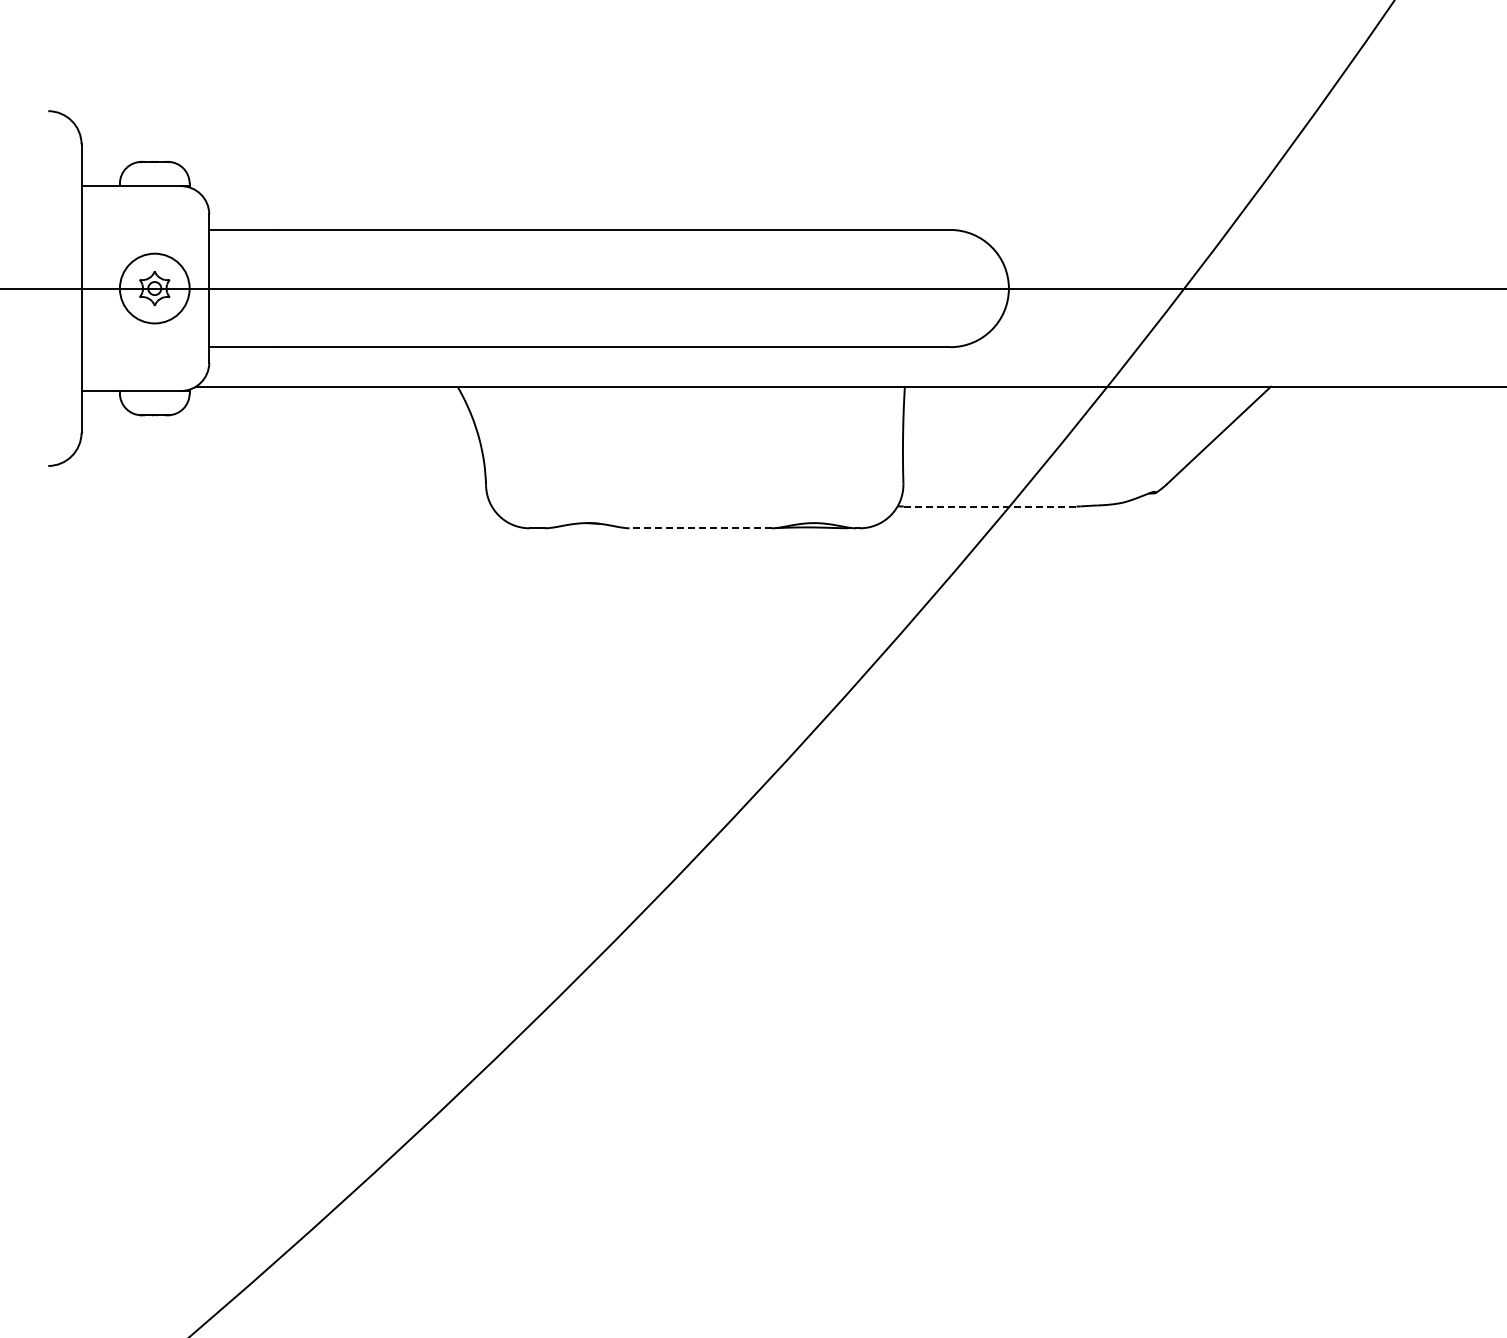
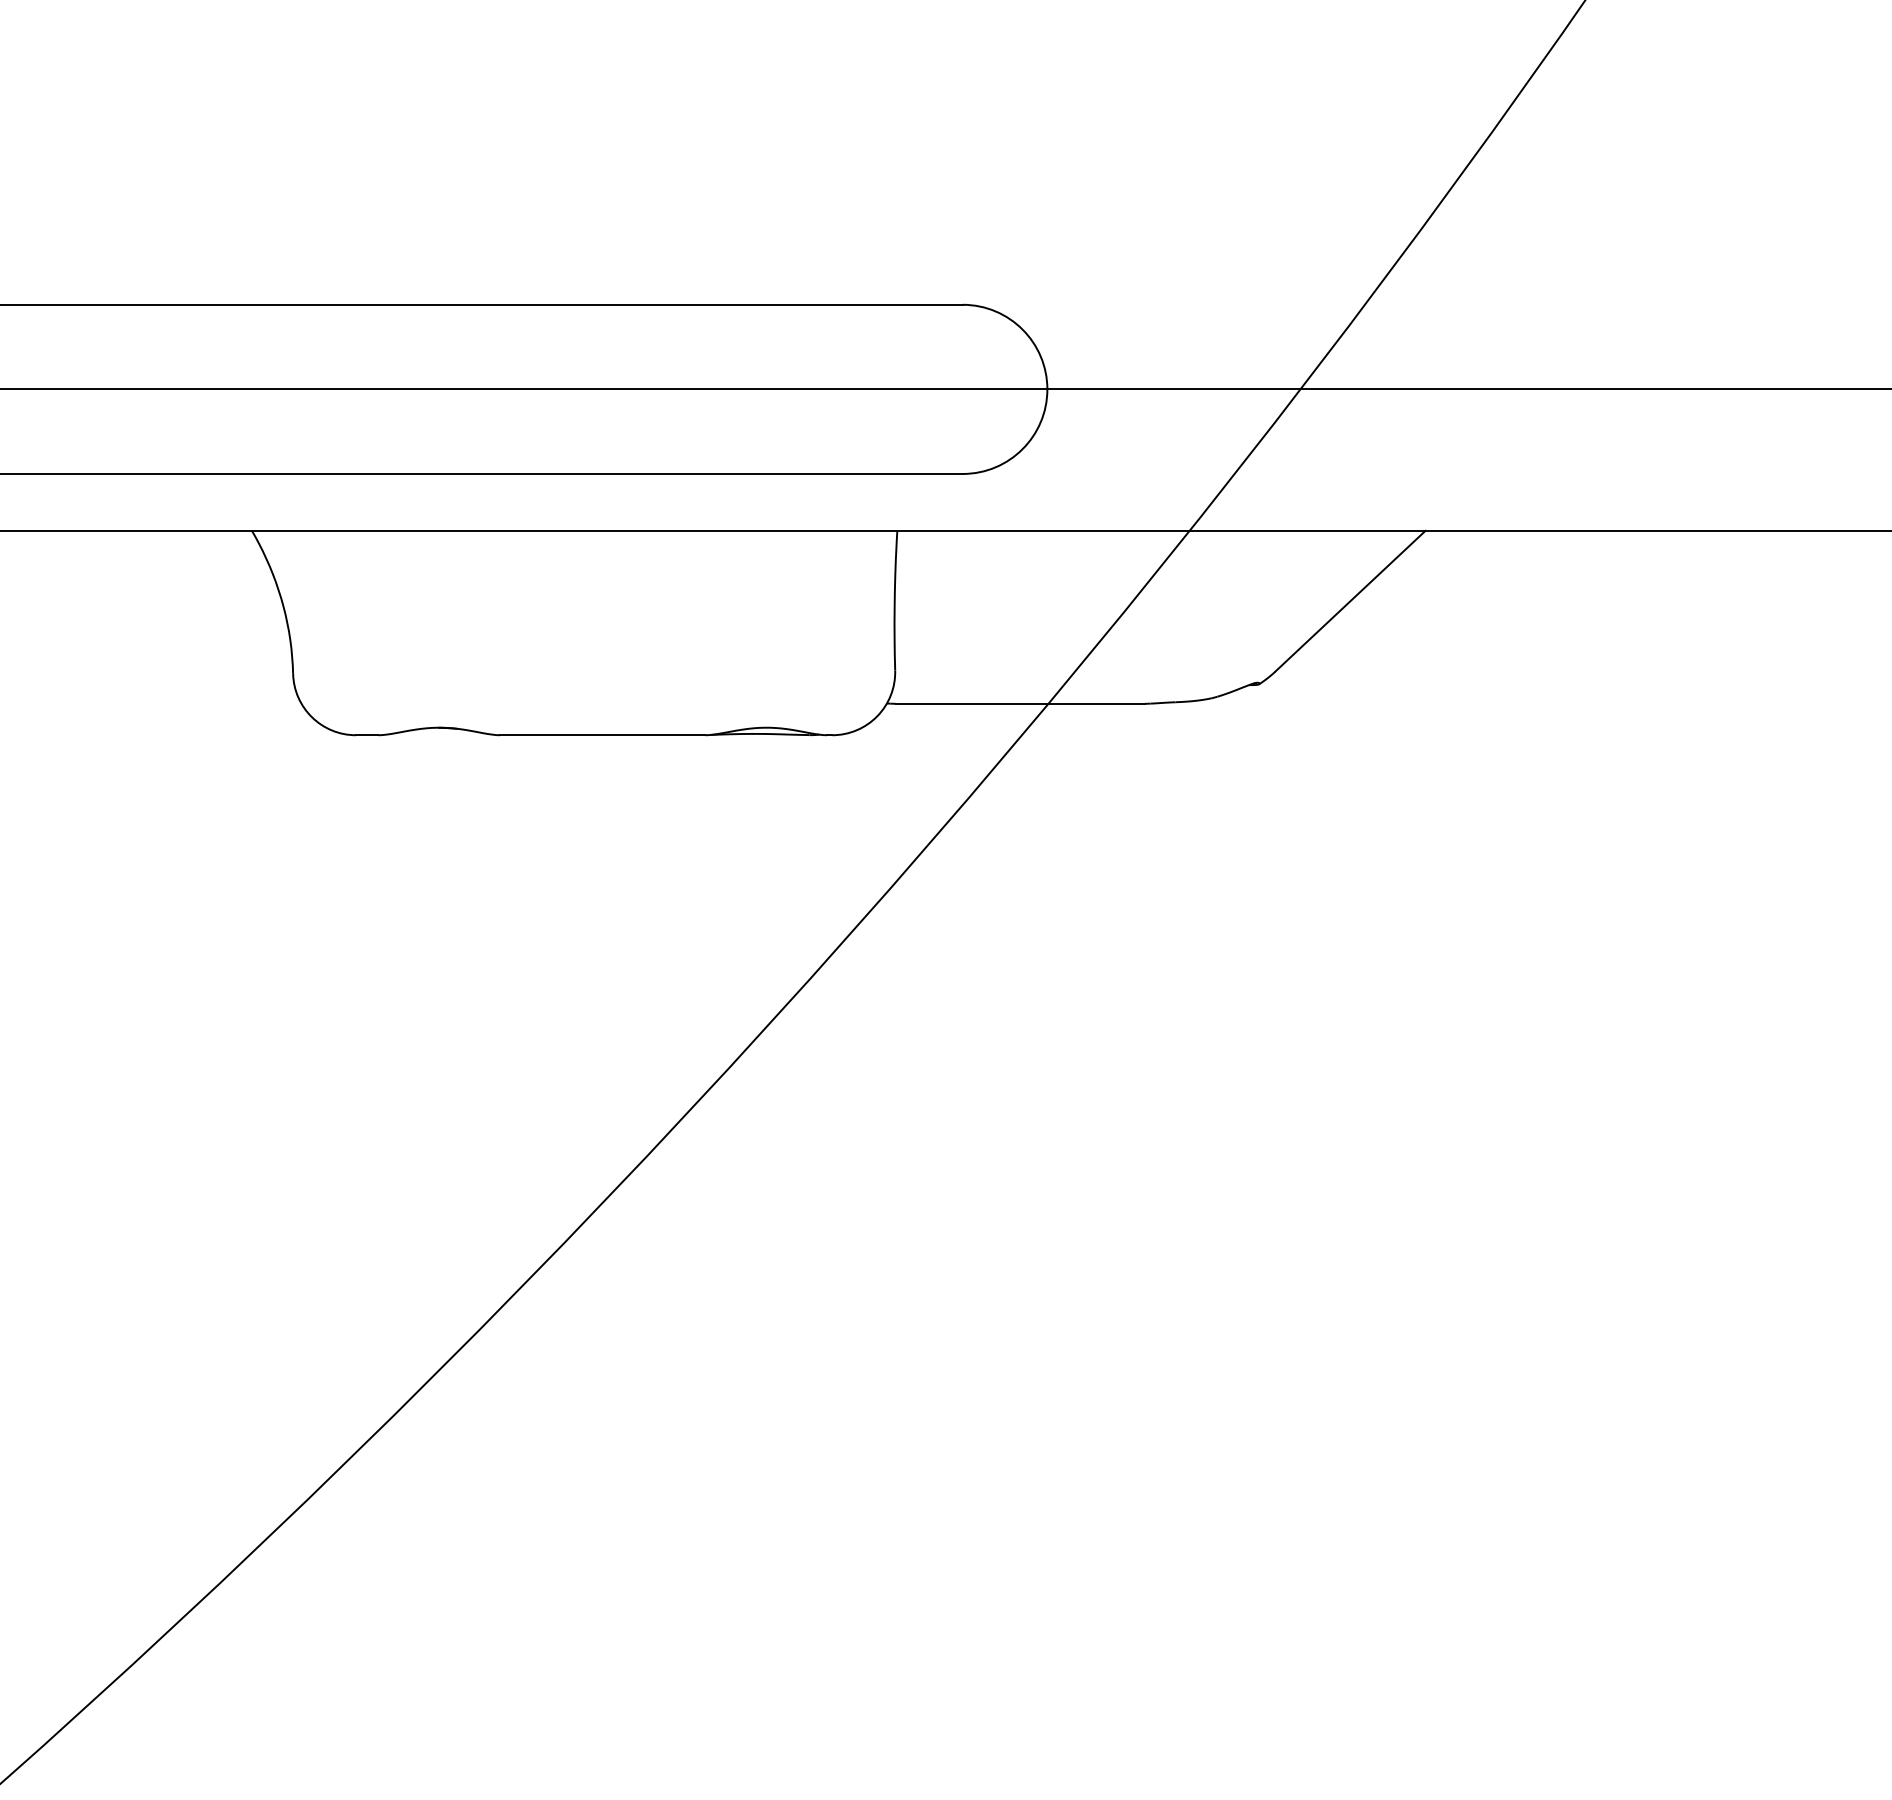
line: (990, 506) -> (1020, 703), dashed -> solid
line: (700, 528) -> (602, 735), dashed -> solid

